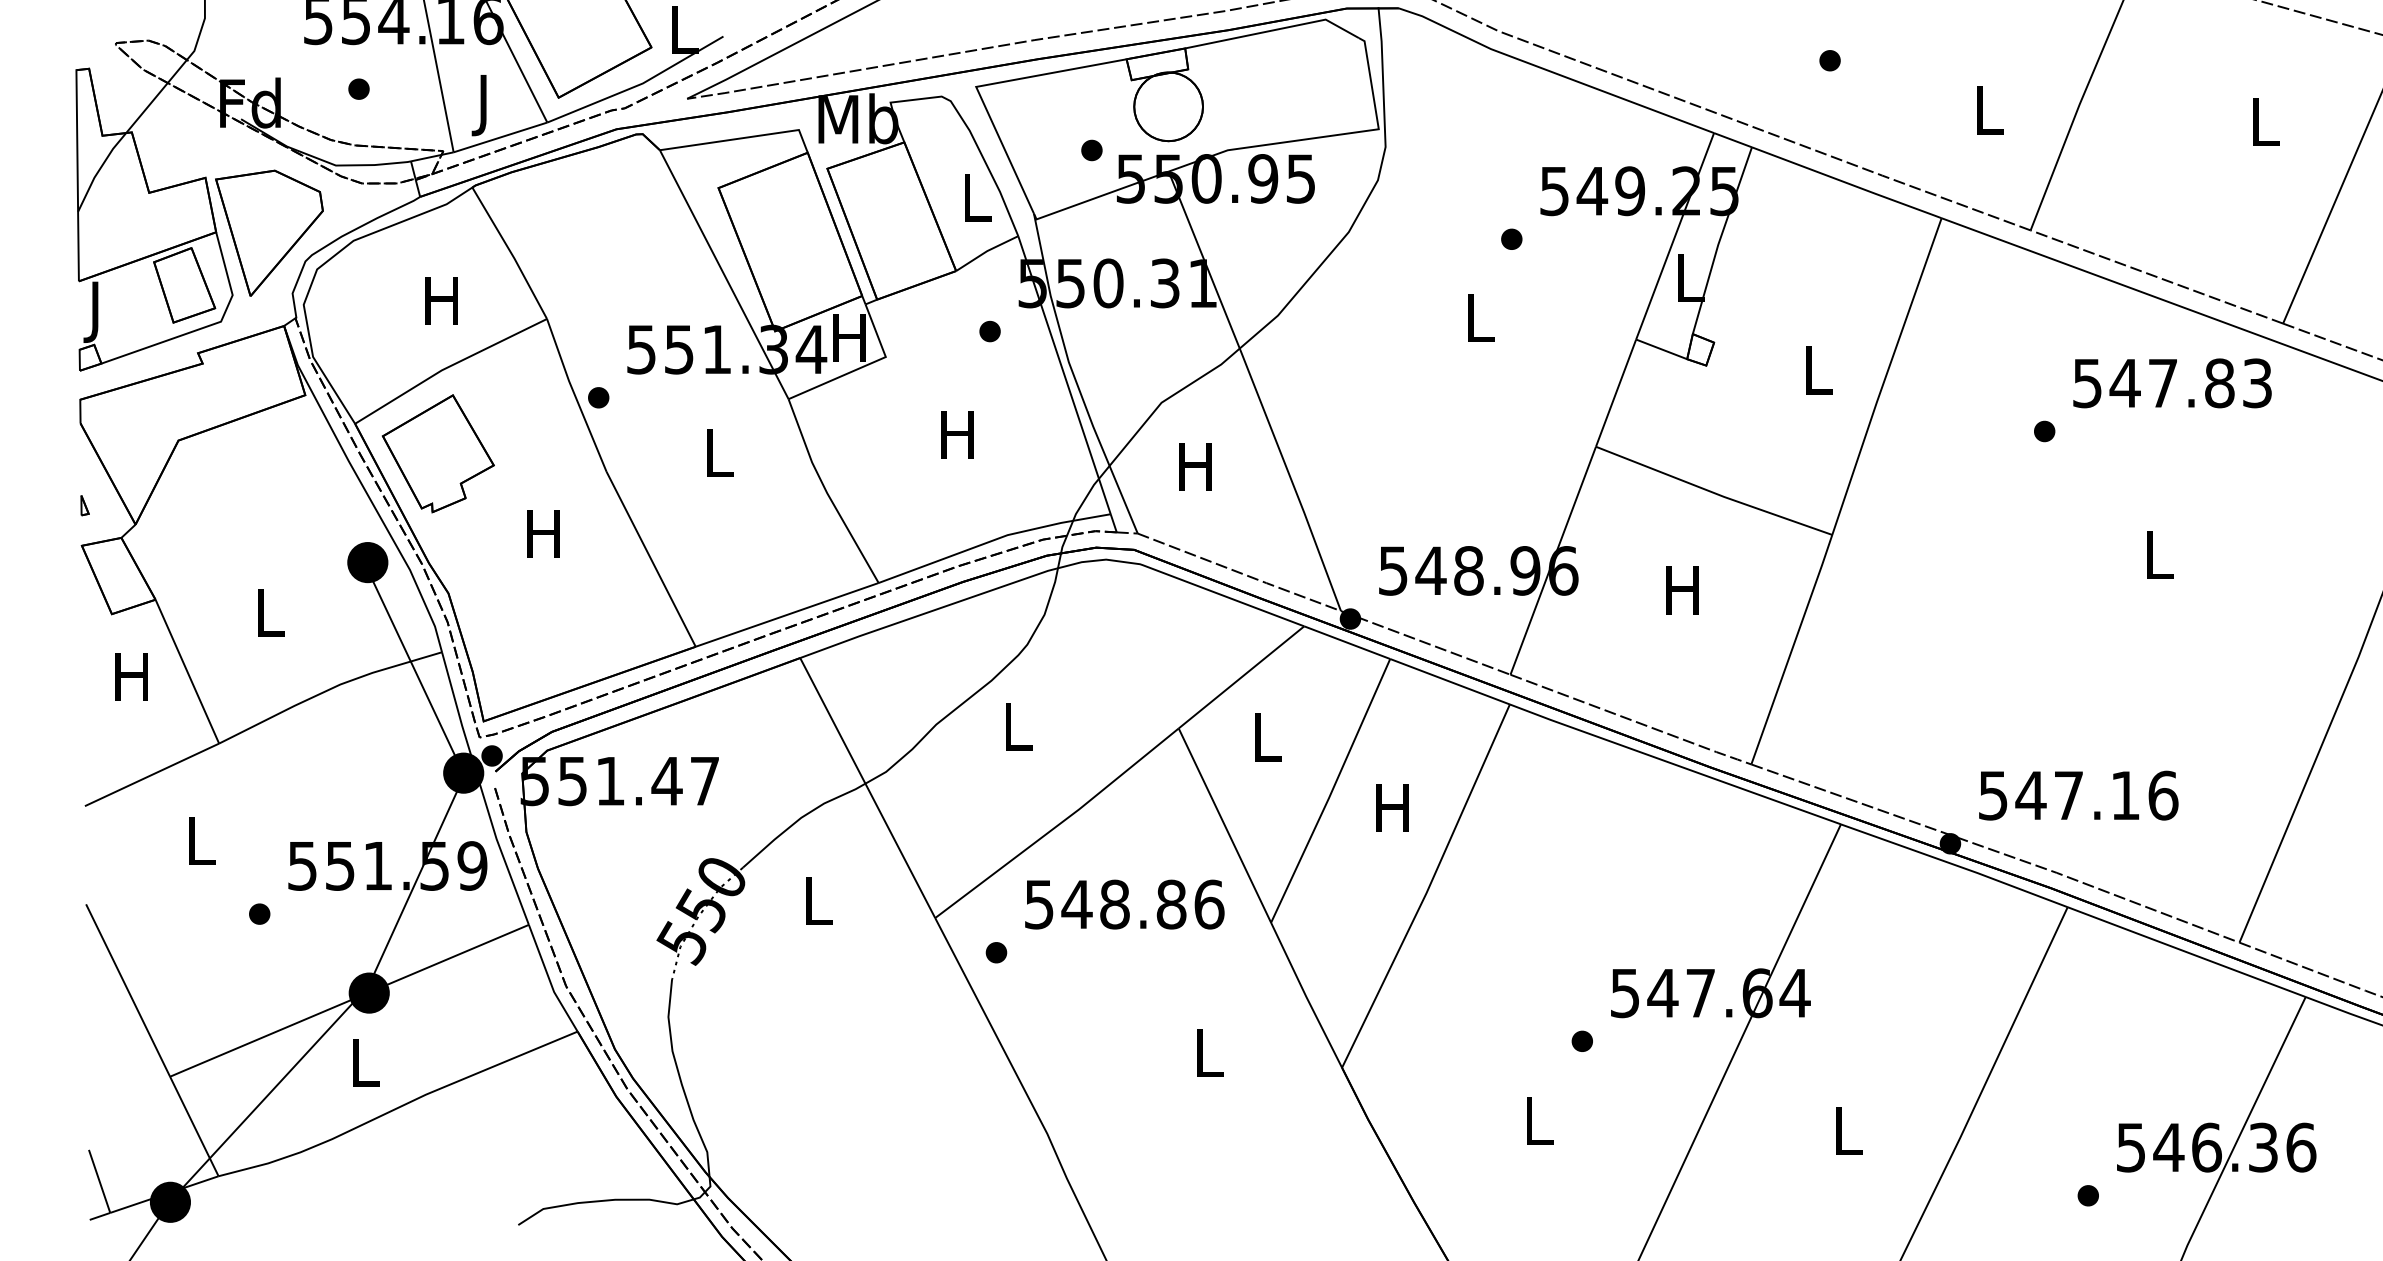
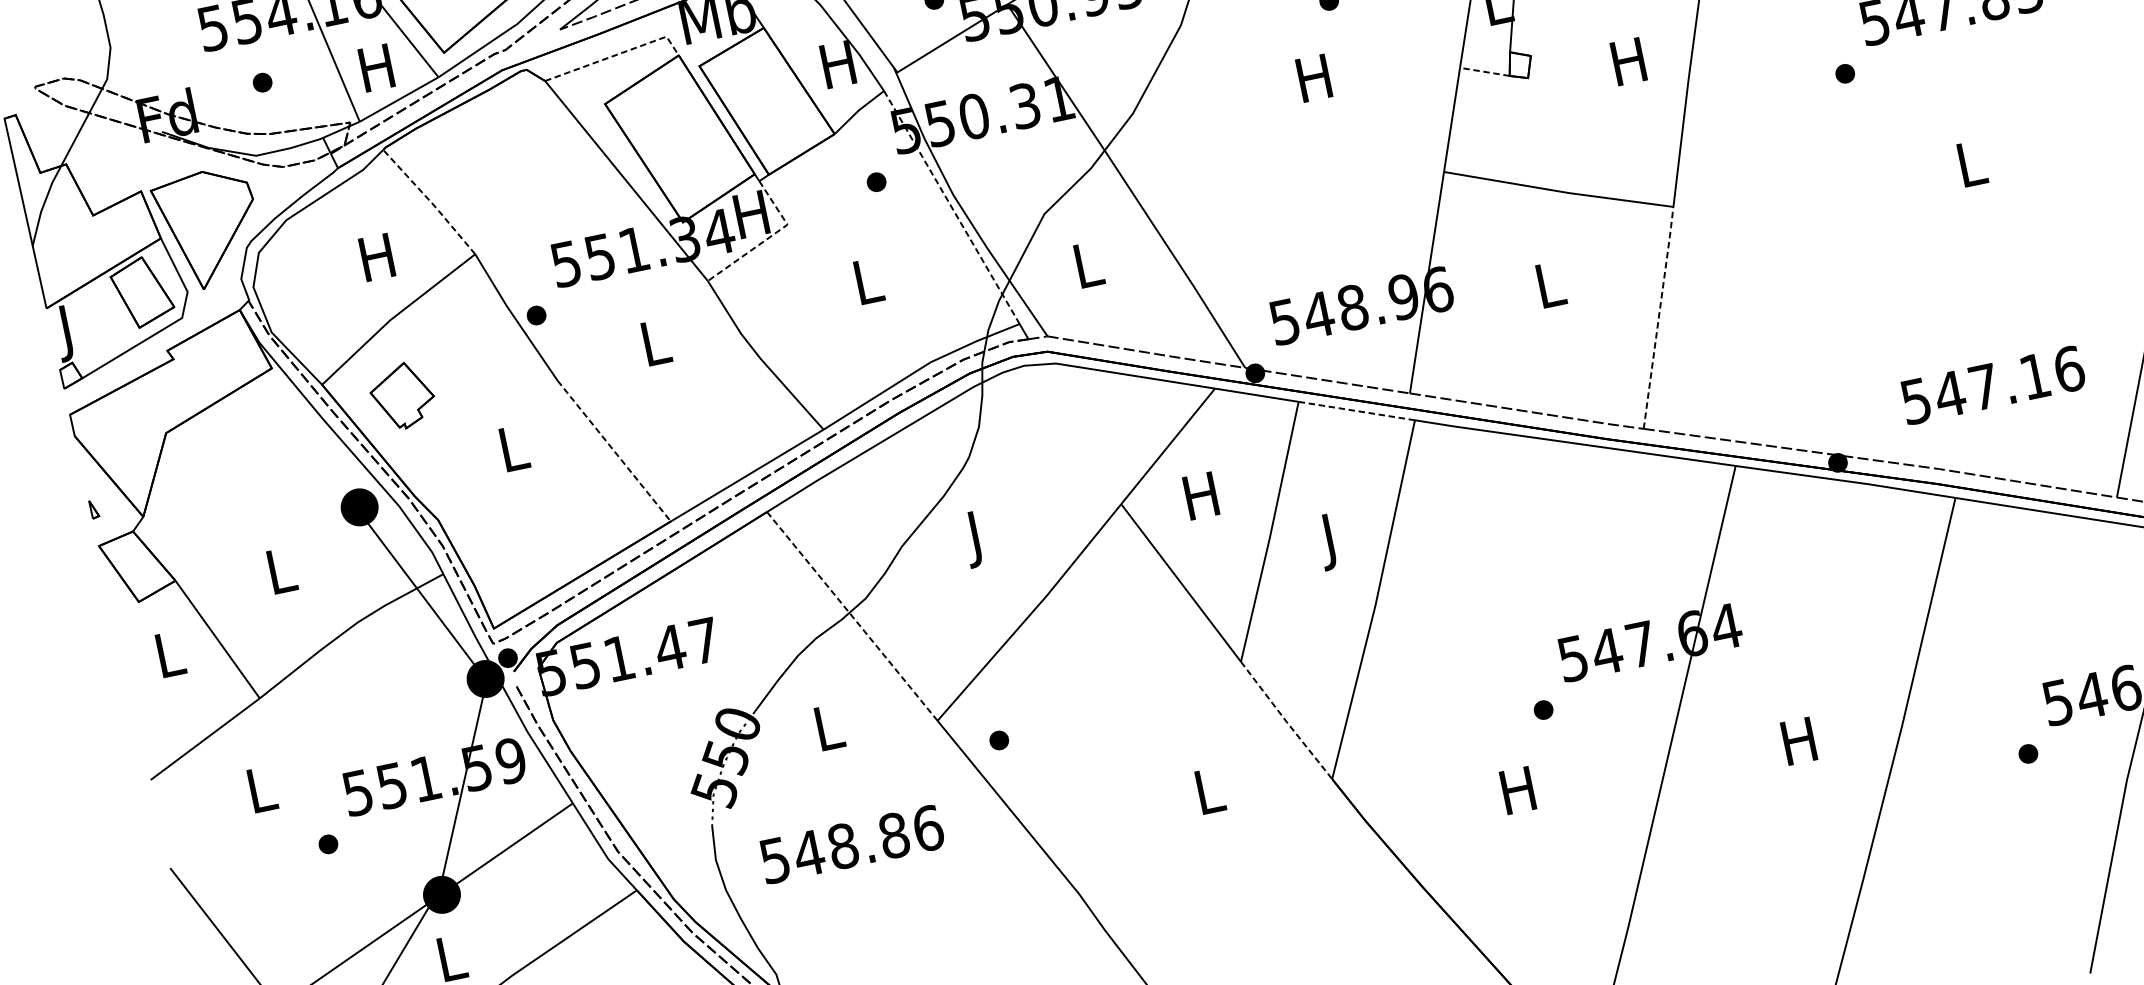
text: (483, 105) -> (377, 73), J -> H
line: (742, 138) -> (617, 54), solid -> dashed
text: (975, 197) -> (838, 64), L -> H
line: (510, 252) -> (429, 201), solid -> dashed
text: (1478, 317) -> (1313, 77), L -> H
line: (1661, 349) -> (1484, 72), solid -> dashed
line: (863, 366) -> (769, 237), solid -> dashed
text: (1817, 370) -> (1629, 61), L -> H
line: (1064, 375) -> (951, 207), solid -> dashed
text: (957, 434) -> (866, 281), H -> L
part: (437, 453) -> (401, 396), size x0.6
text: (1195, 466) -> (1087, 265), H -> L
text: (543, 533) -> (512, 448), H -> L
line: (651, 559) -> (614, 451), solid -> dashed
text: (1682, 590) -> (1548, 285), H -> L
line: (1792, 648) -> (1658, 316), solid -> dashed
text: (131, 676) -> (168, 654), H -> L
line: (1449, 681) -> (1356, 410), solid -> dashed
text: (1018, 733) -> (977, 538), L -> J
text: (1265, 737) -> (1201, 496), L -> H
line: (867, 787) -> (852, 615), solid -> dashed
text: (2078, 795) -> (1992, 385), moved
text: (1392, 814) -> (1329, 541), H -> J
text: (1124, 904) -> (851, 844), moved
line: (1306, 996) -> (1286, 721), solid -> dashed
text: (1537, 1120) -> (1518, 789), L -> H
text: (1847, 1130) -> (1799, 740), L -> H

